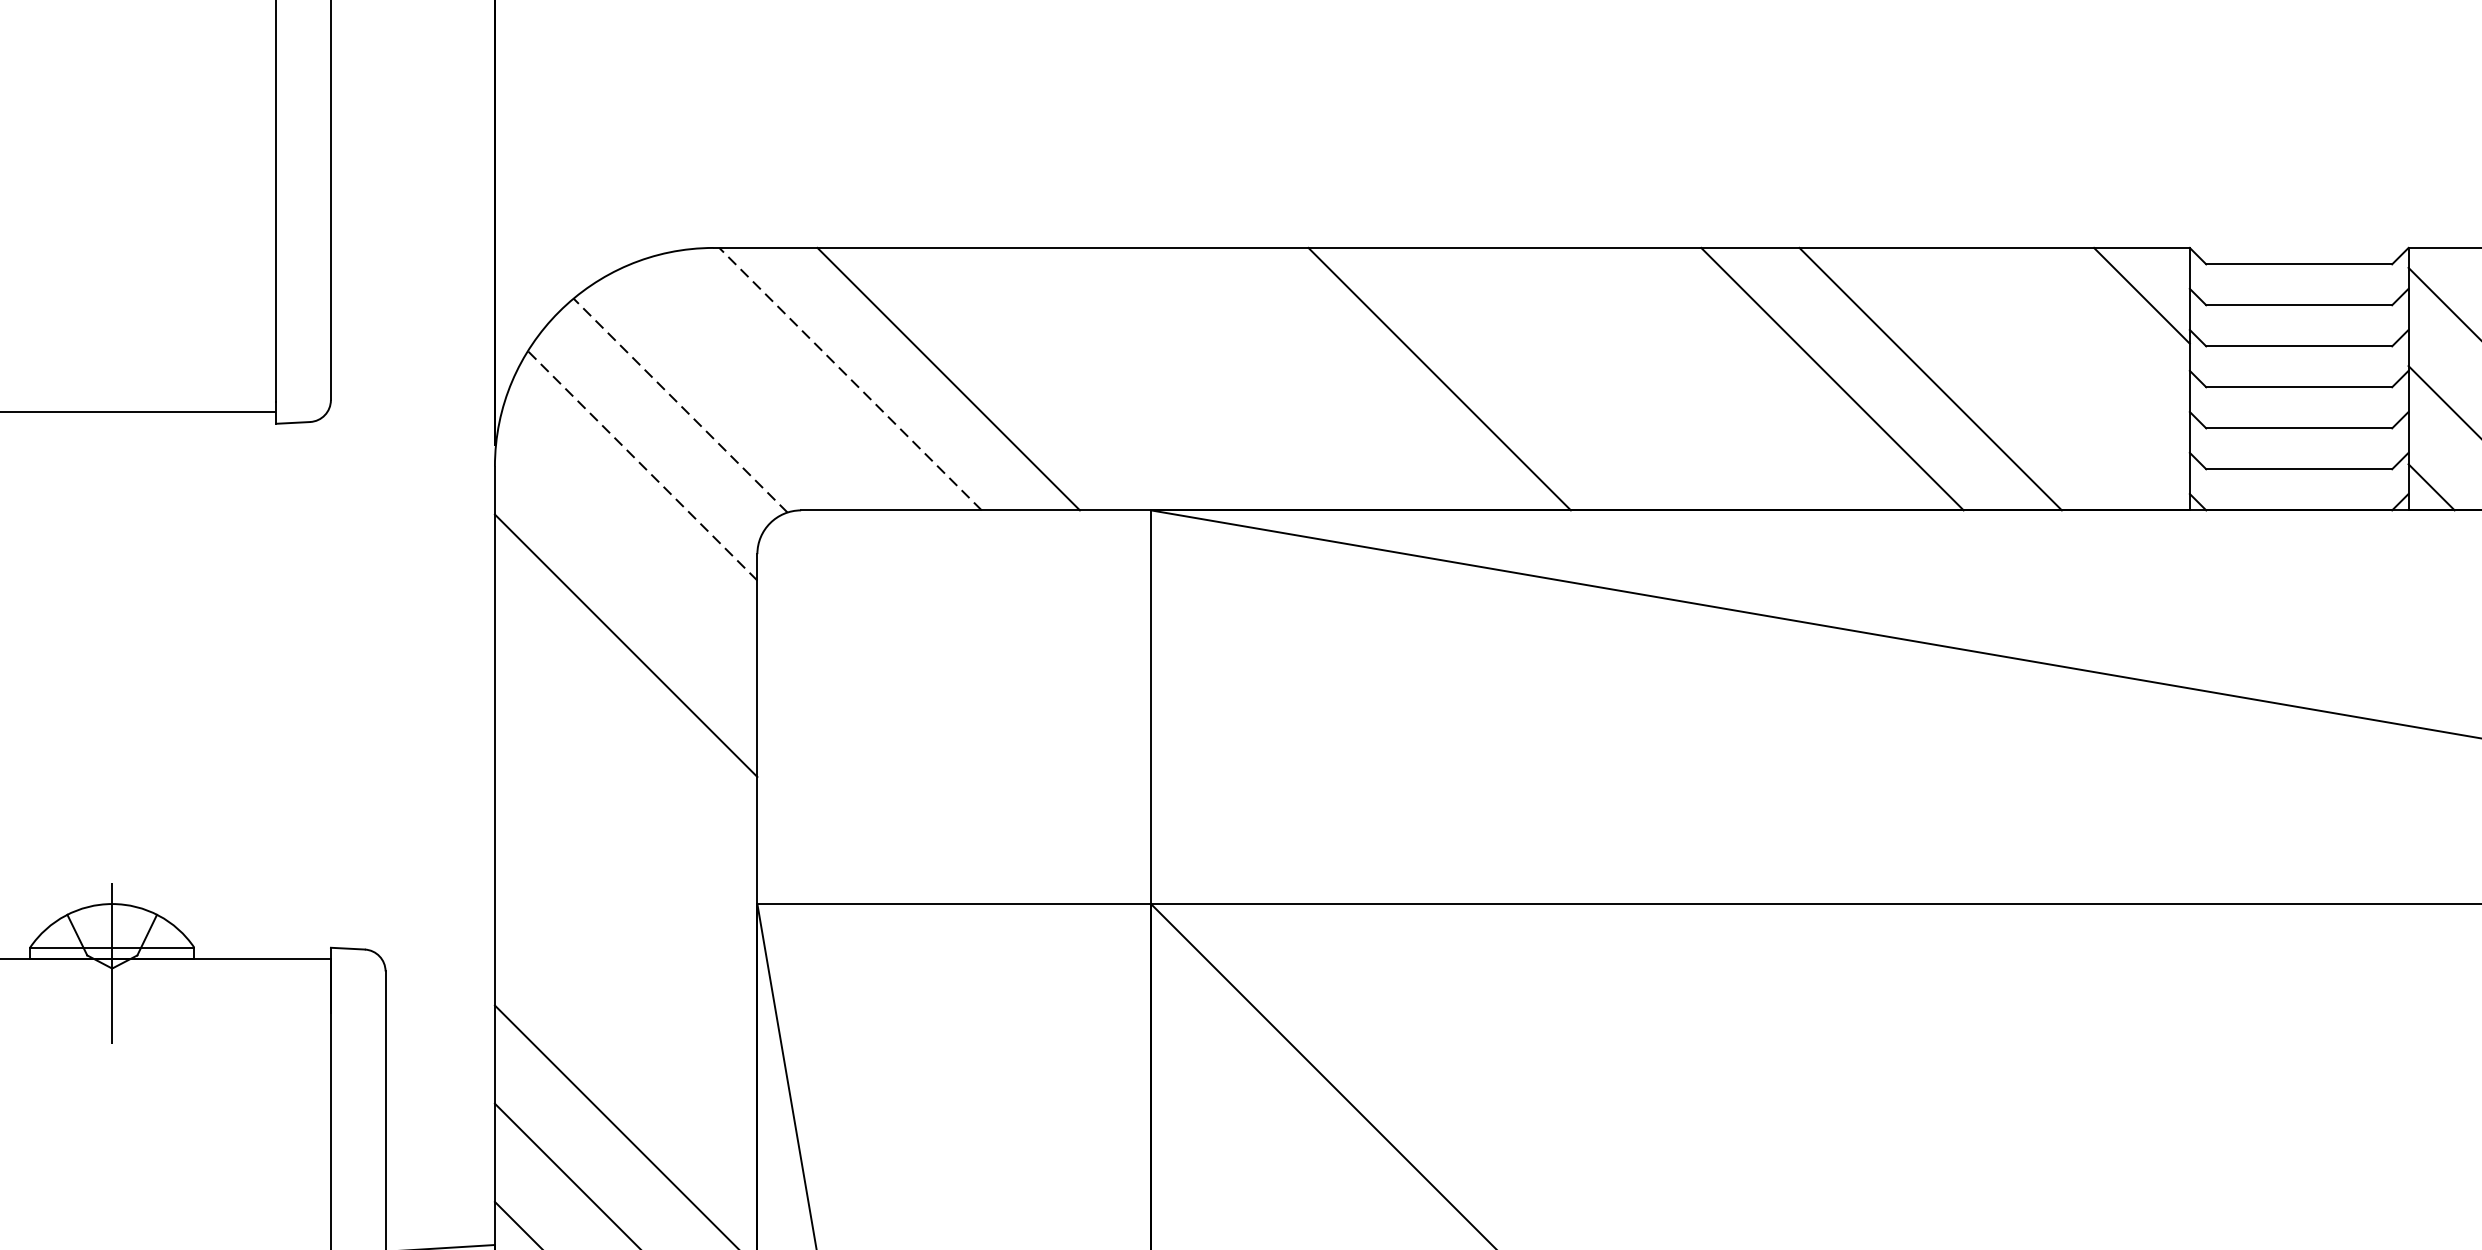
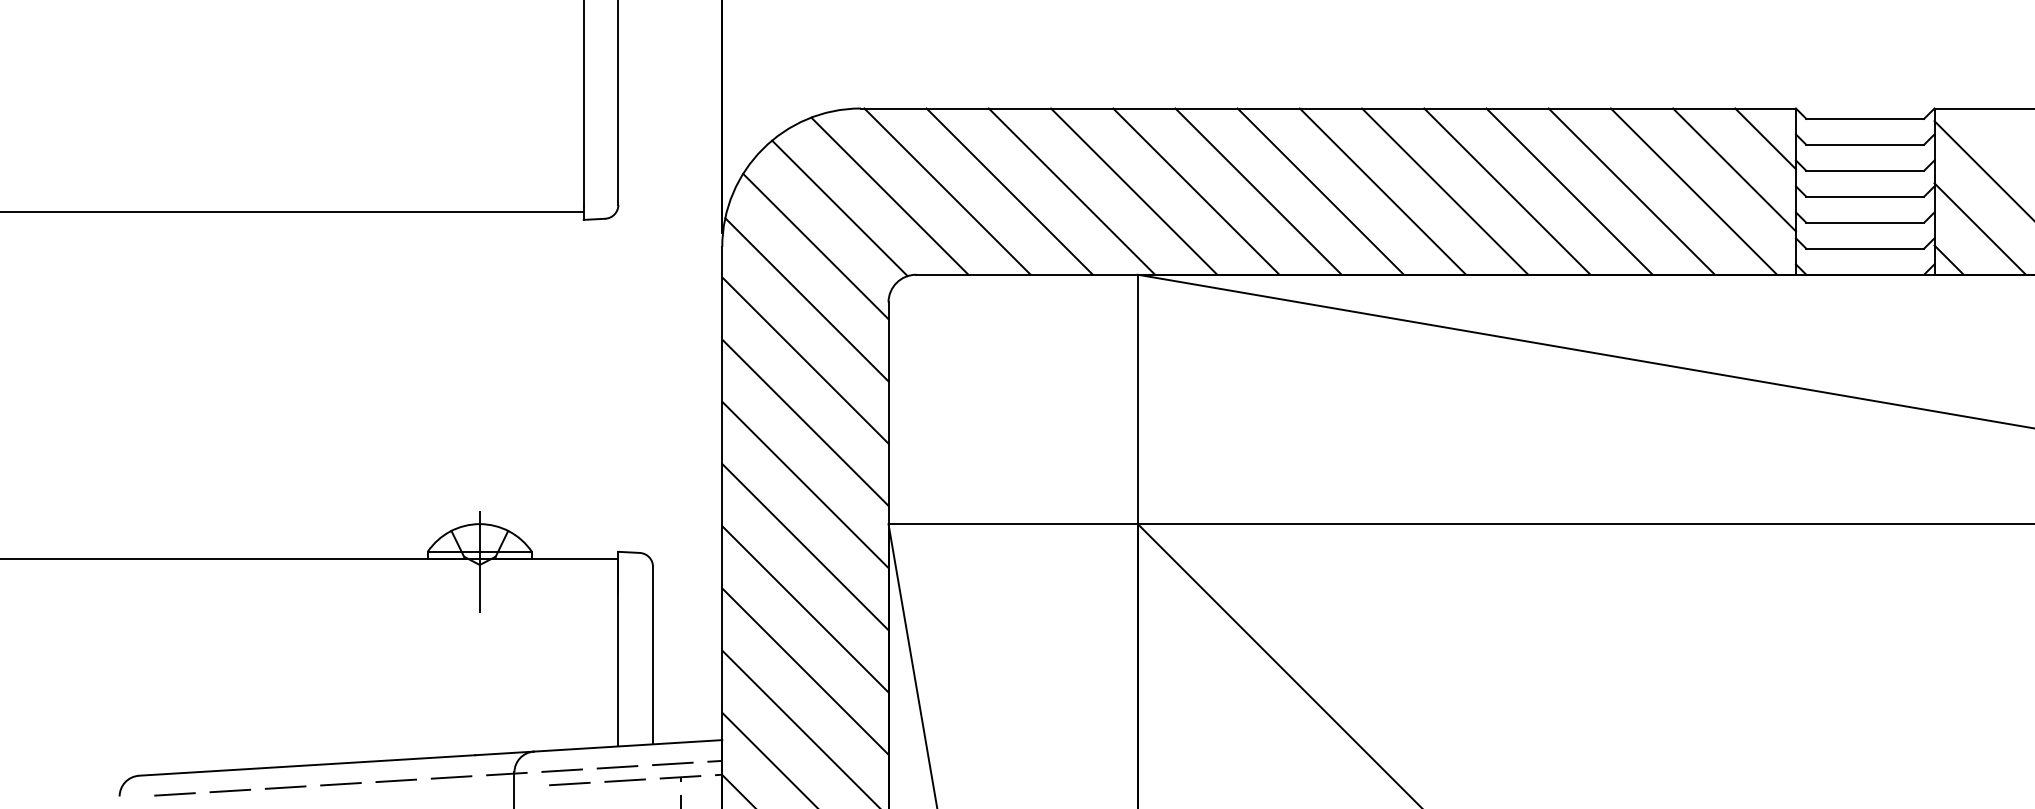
line: (2092, 344) -> (1734, 169), added
line: (850, 378) -> (947, 191), dashed -> solid
line: (1046, 378) -> (1071, 191), added
line: (1145, 378) -> (1134, 191), added
line: (1243, 378) -> (1196, 191), added
line: (1341, 378) -> (1258, 191), added
line: (1537, 378) -> (1382, 191), added
line: (1636, 378) -> (1445, 191), added
line: (1734, 378) -> (1507, 191), added
line: (2028, 378) -> (1693, 191), added
line: (758, 385) -> (889, 195), added
line: (679, 405) -> (839, 208), dashed -> solid
line: (642, 465) -> (815, 246), dashed -> solid
line: (627, 549) -> (806, 299), added
line: (626, 743) -> (805, 422), added
line: (626, 841) -> (805, 484), added
line: (626, 940) -> (805, 547), added
line: (626, 1038) -> (805, 609), added

